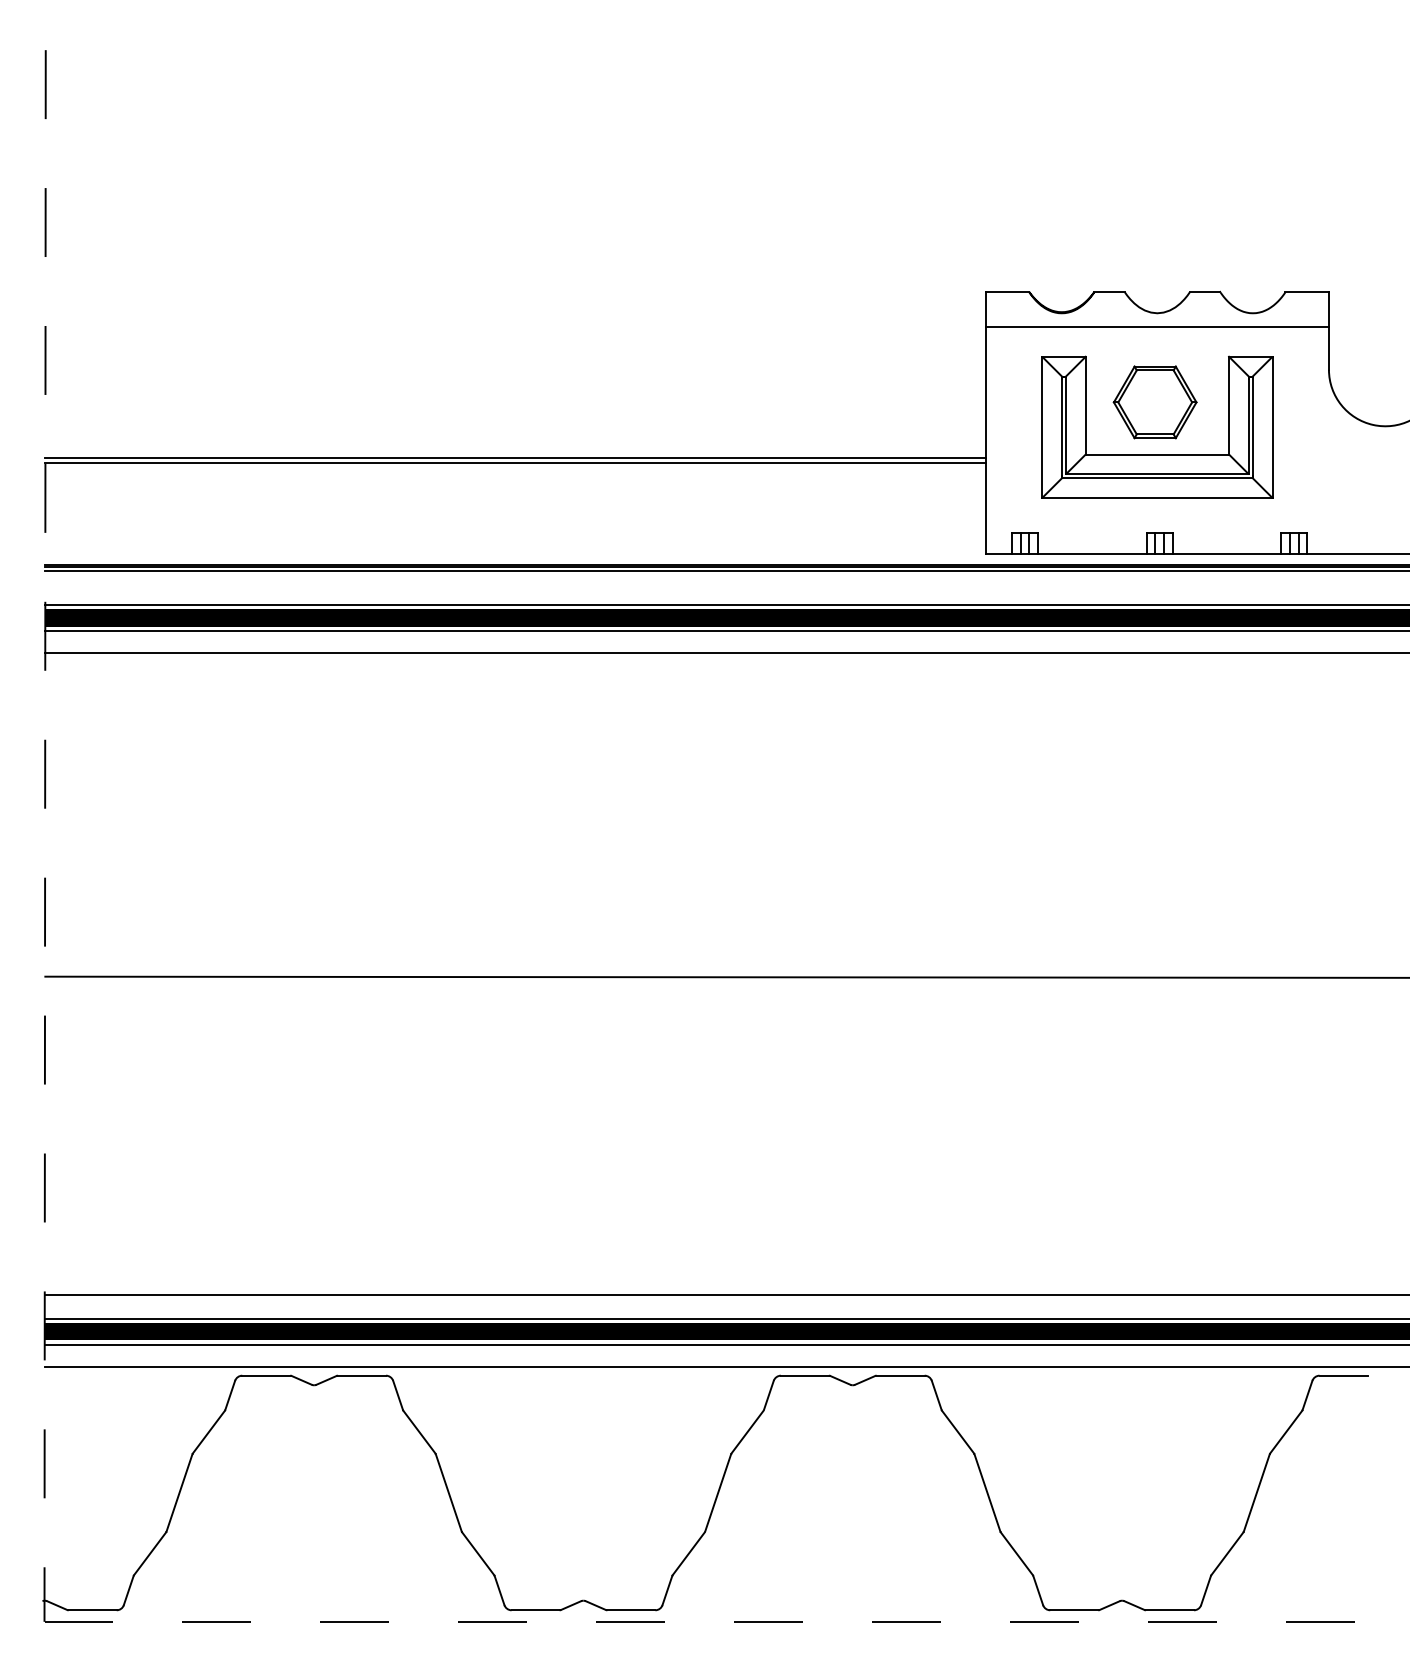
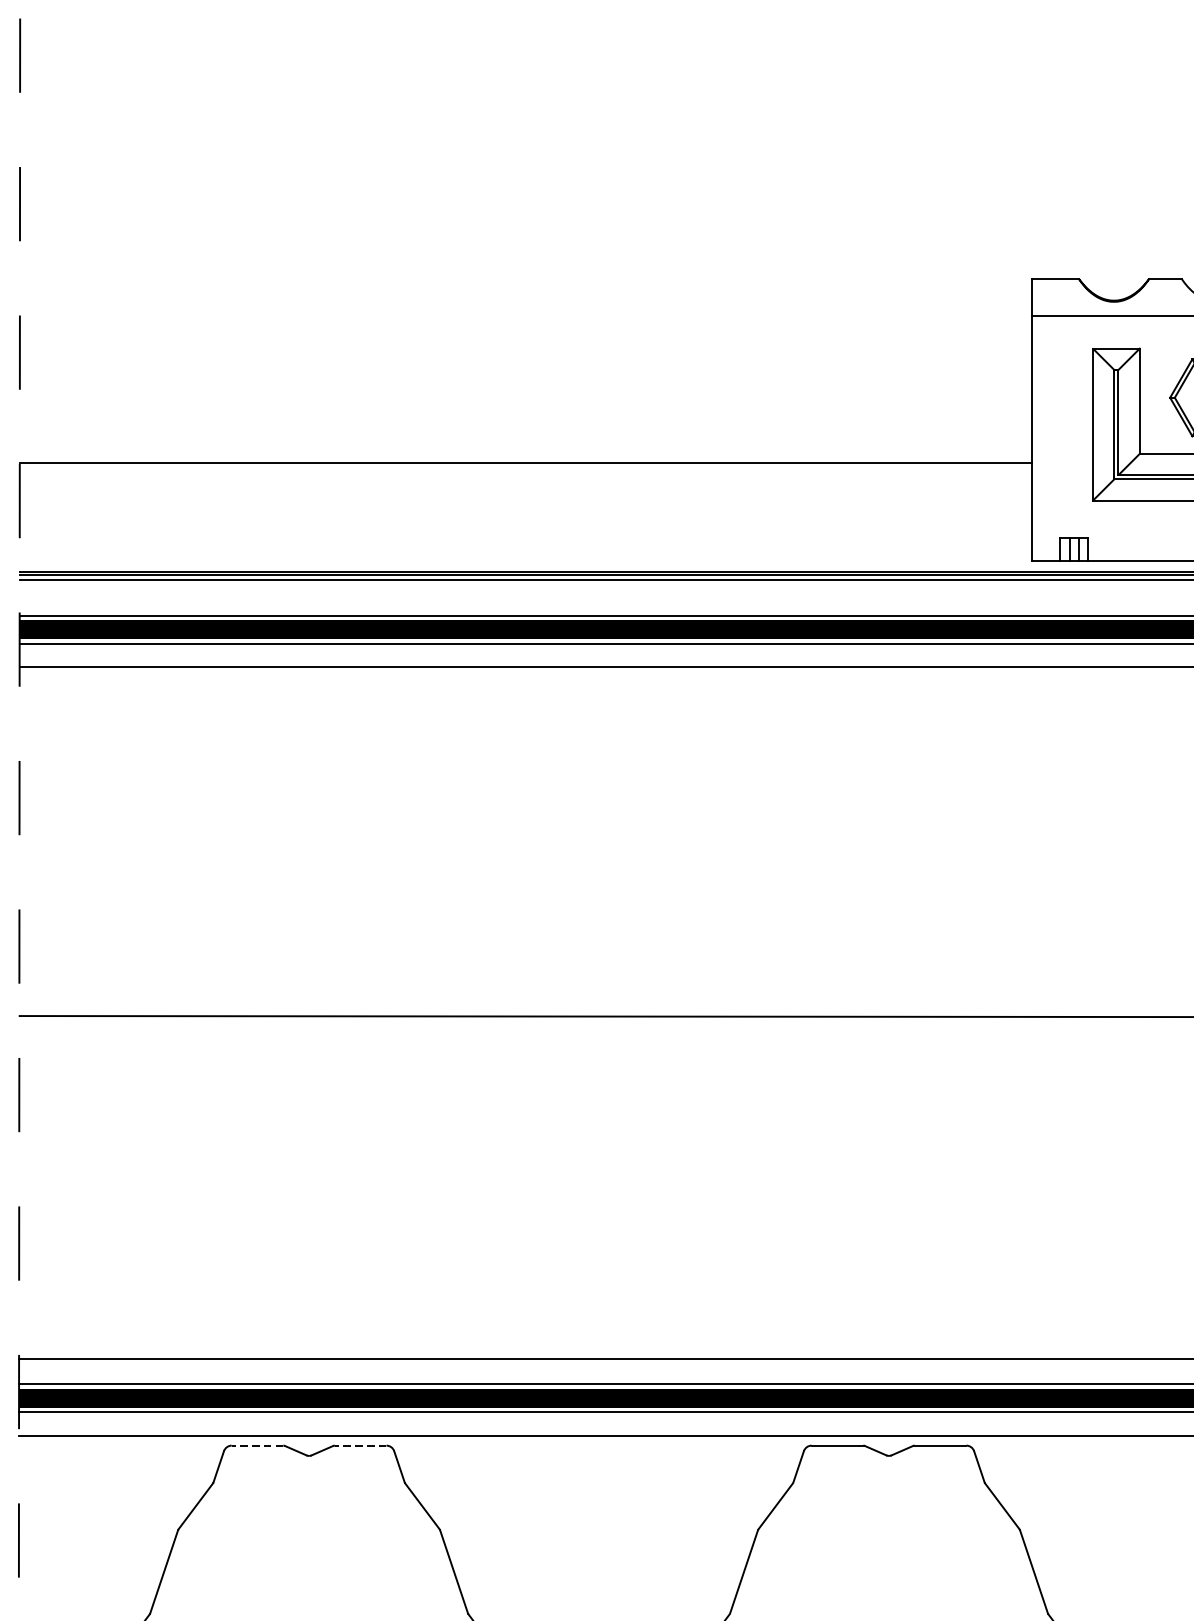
line: (515, 458) -> (525, 458), removed
line: (266, 1375) -> (257, 1445), solid -> dashed
line: (362, 1375) -> (361, 1445), solid -> dashed

